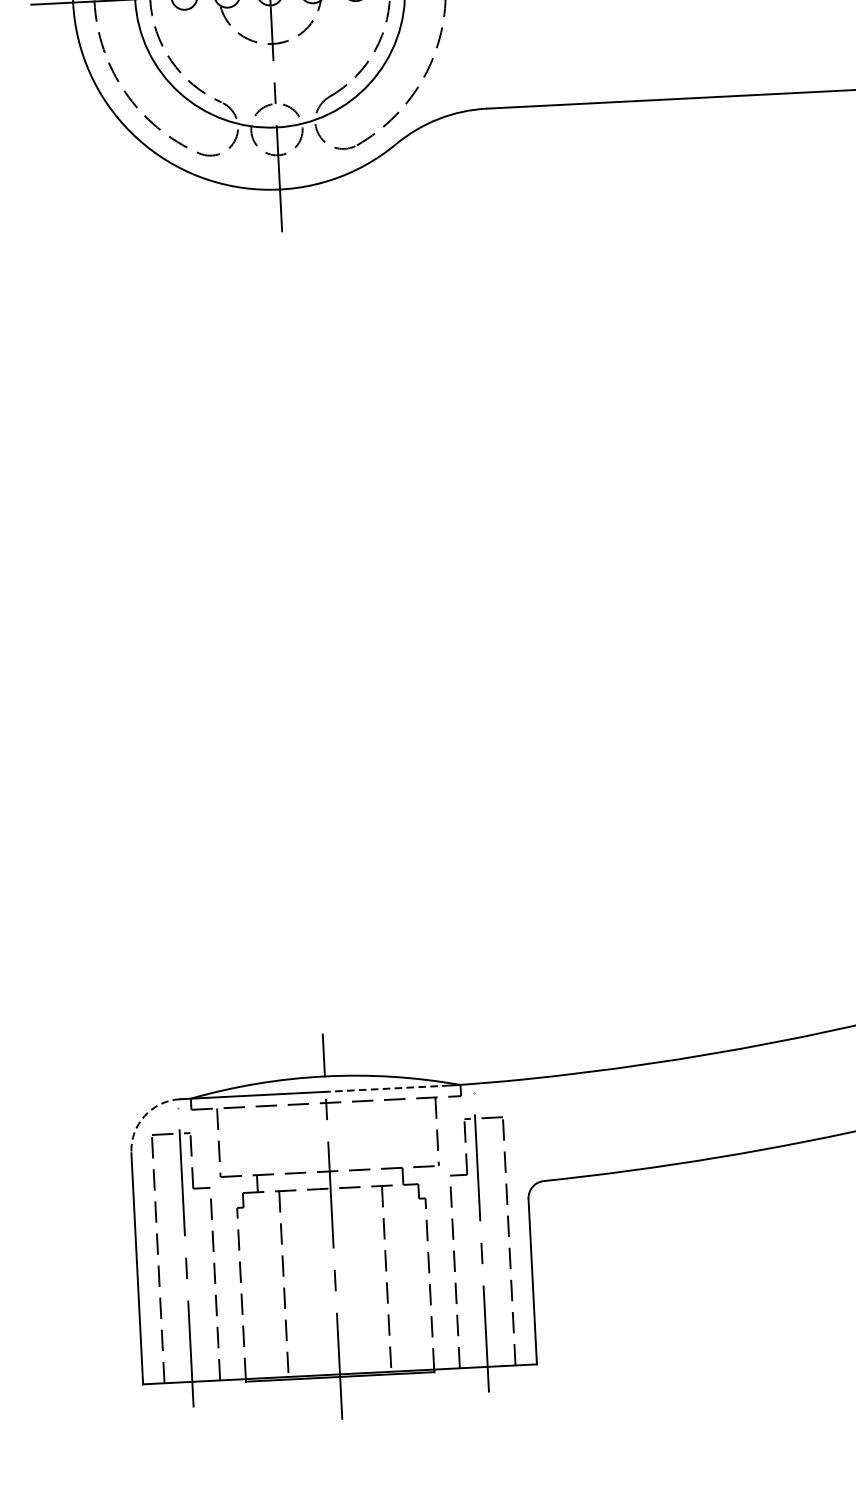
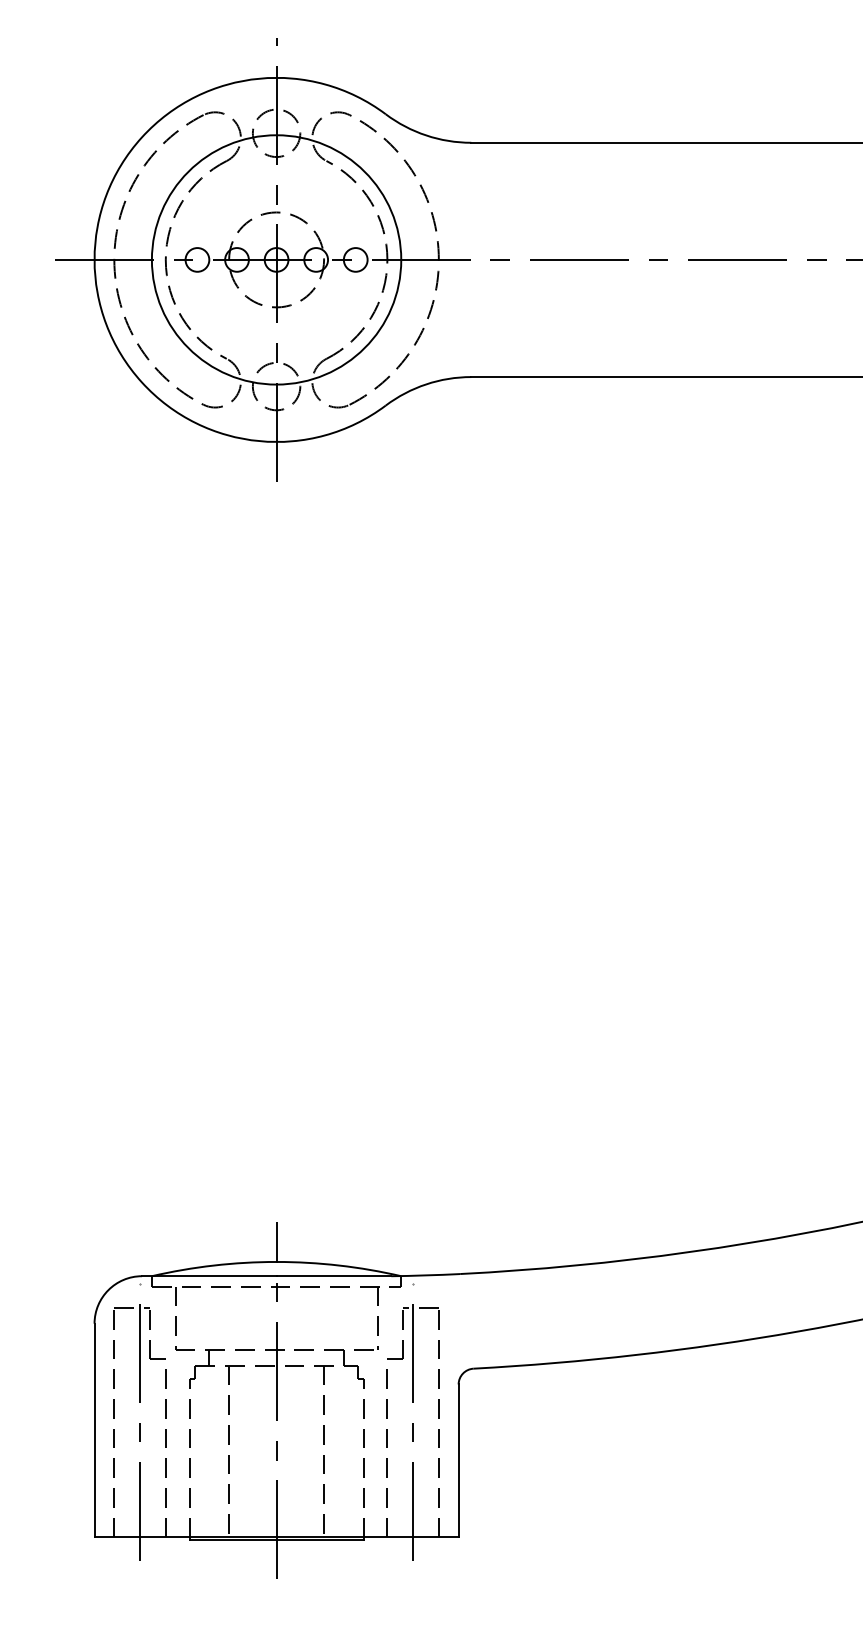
line: (387, 1089) -> (333, 1276), dashed -> solid
arc: (144, 1116) -> (108, 1290), dashed -> solid

